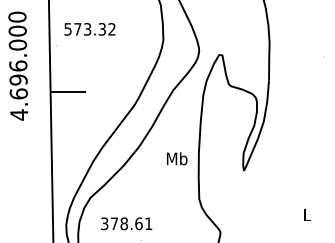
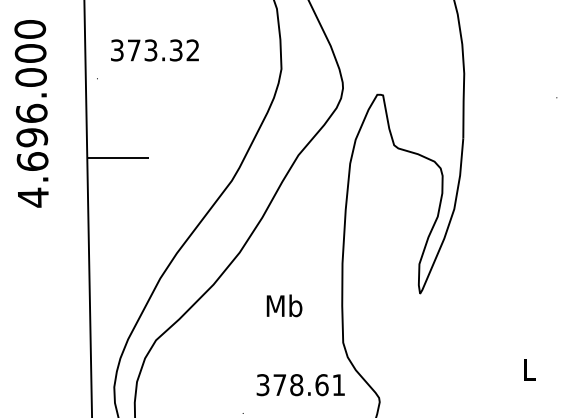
text: (67, 28) -> (116, 48), 573.32 -> 373.32
text: (177, 158) -> (285, 305), moved
text: (126, 223) -> (300, 384), moved

